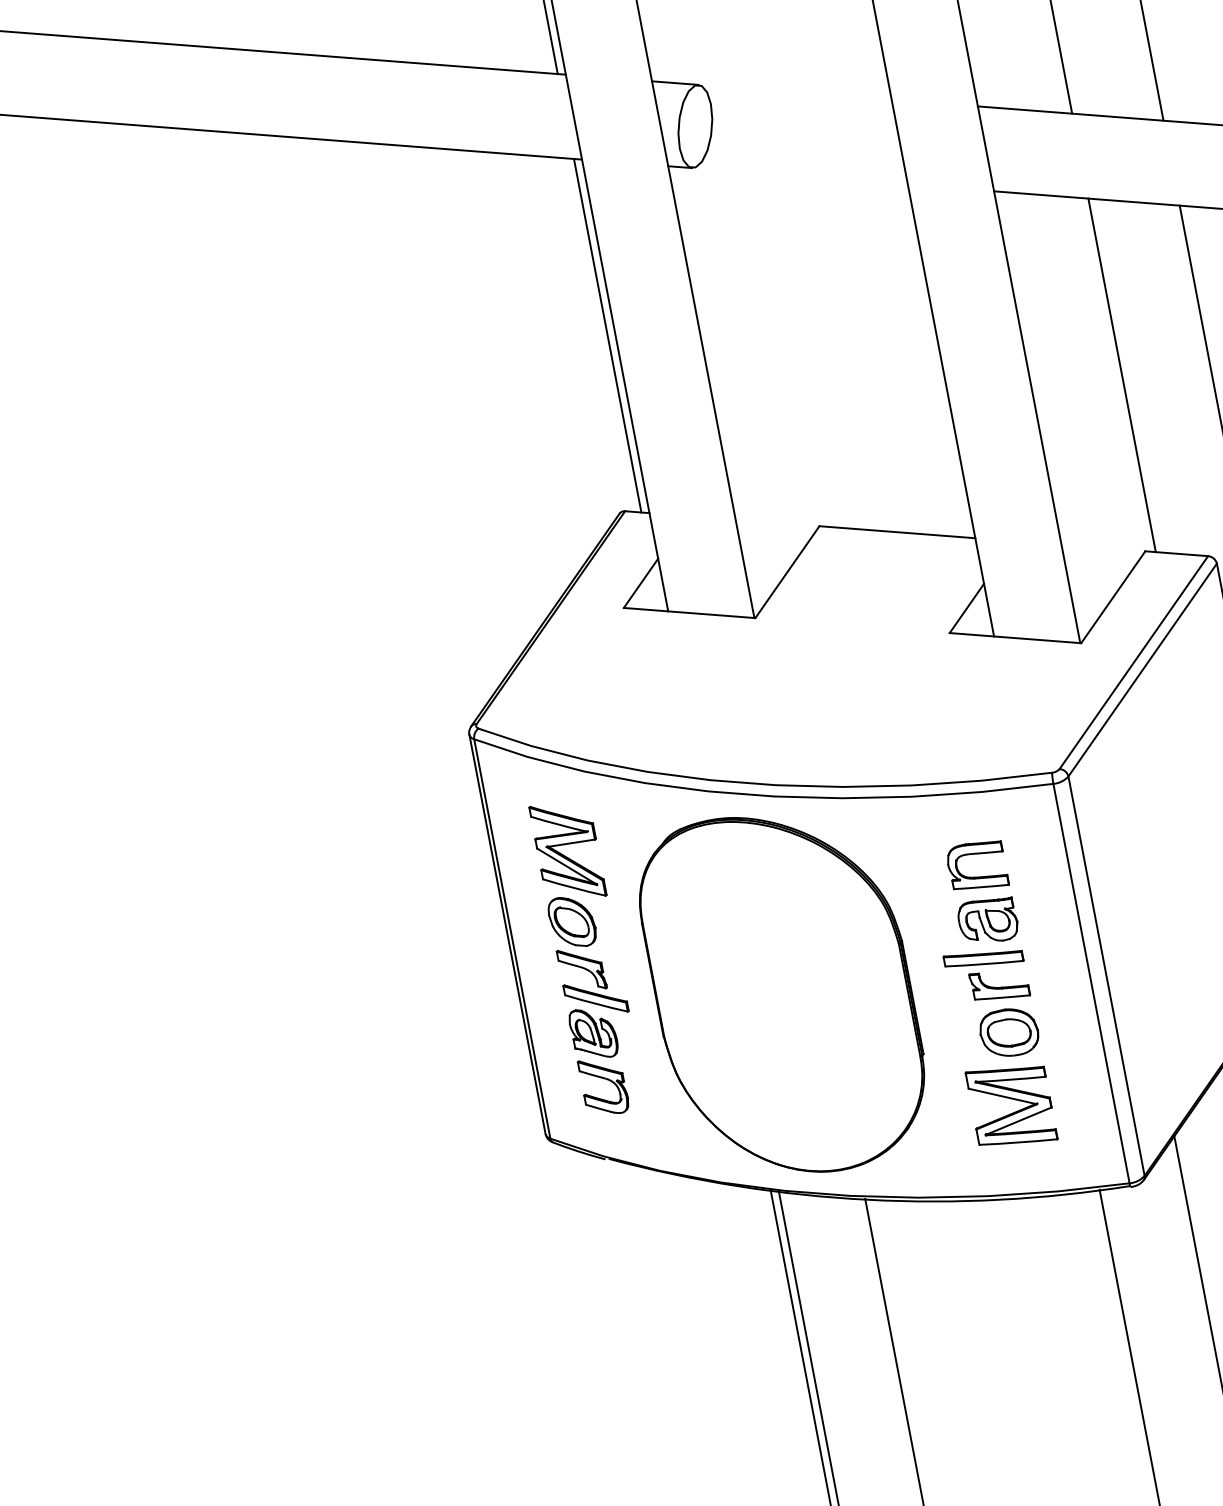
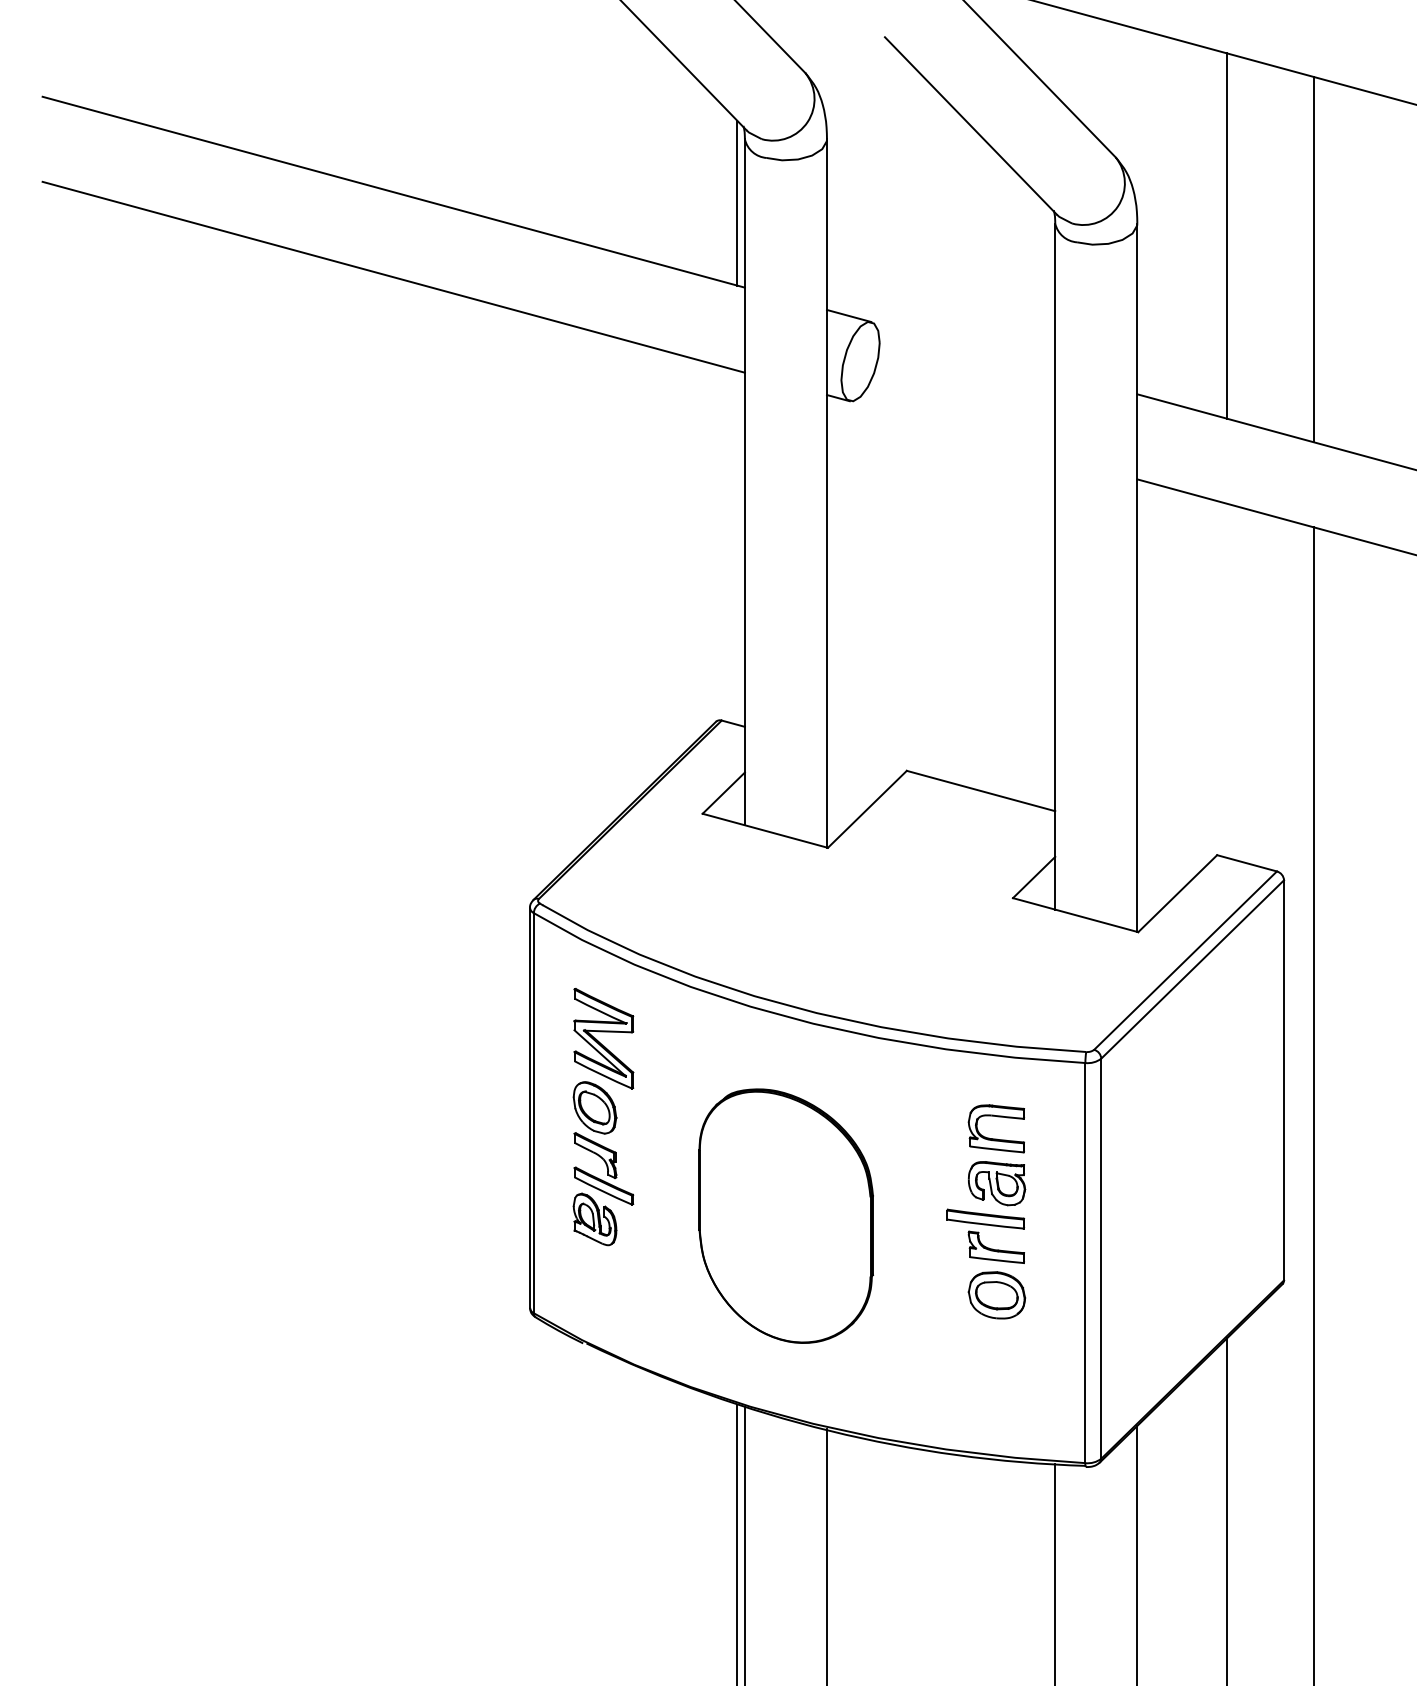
line: (607, 335) -> (737, 547), removed
line: (1122, 374) -> (1227, 680), removed
part: (784, 994) -> (786, 1216), size x0.7
part: (607, 1080) -> (599, 1267), removed
part: (1011, 1099) -> (986, 1360), removed

